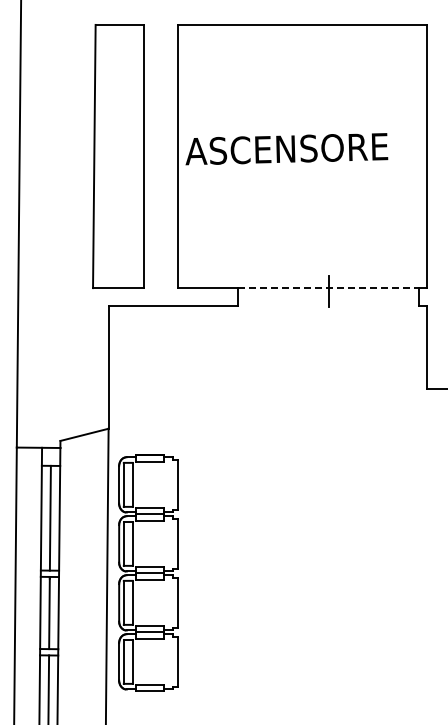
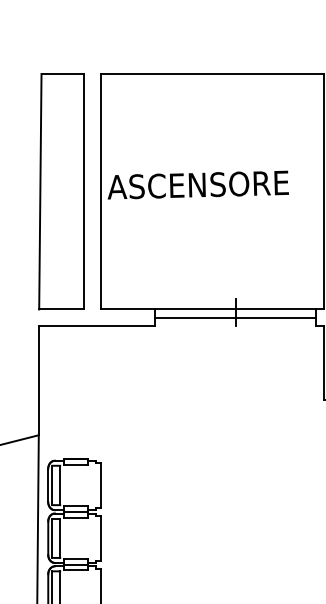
part: (118, 156) -> (61, 191), moved
line: (329, 288) -> (236, 309), dashed -> solid
line: (328, 297) -> (235, 317), added

